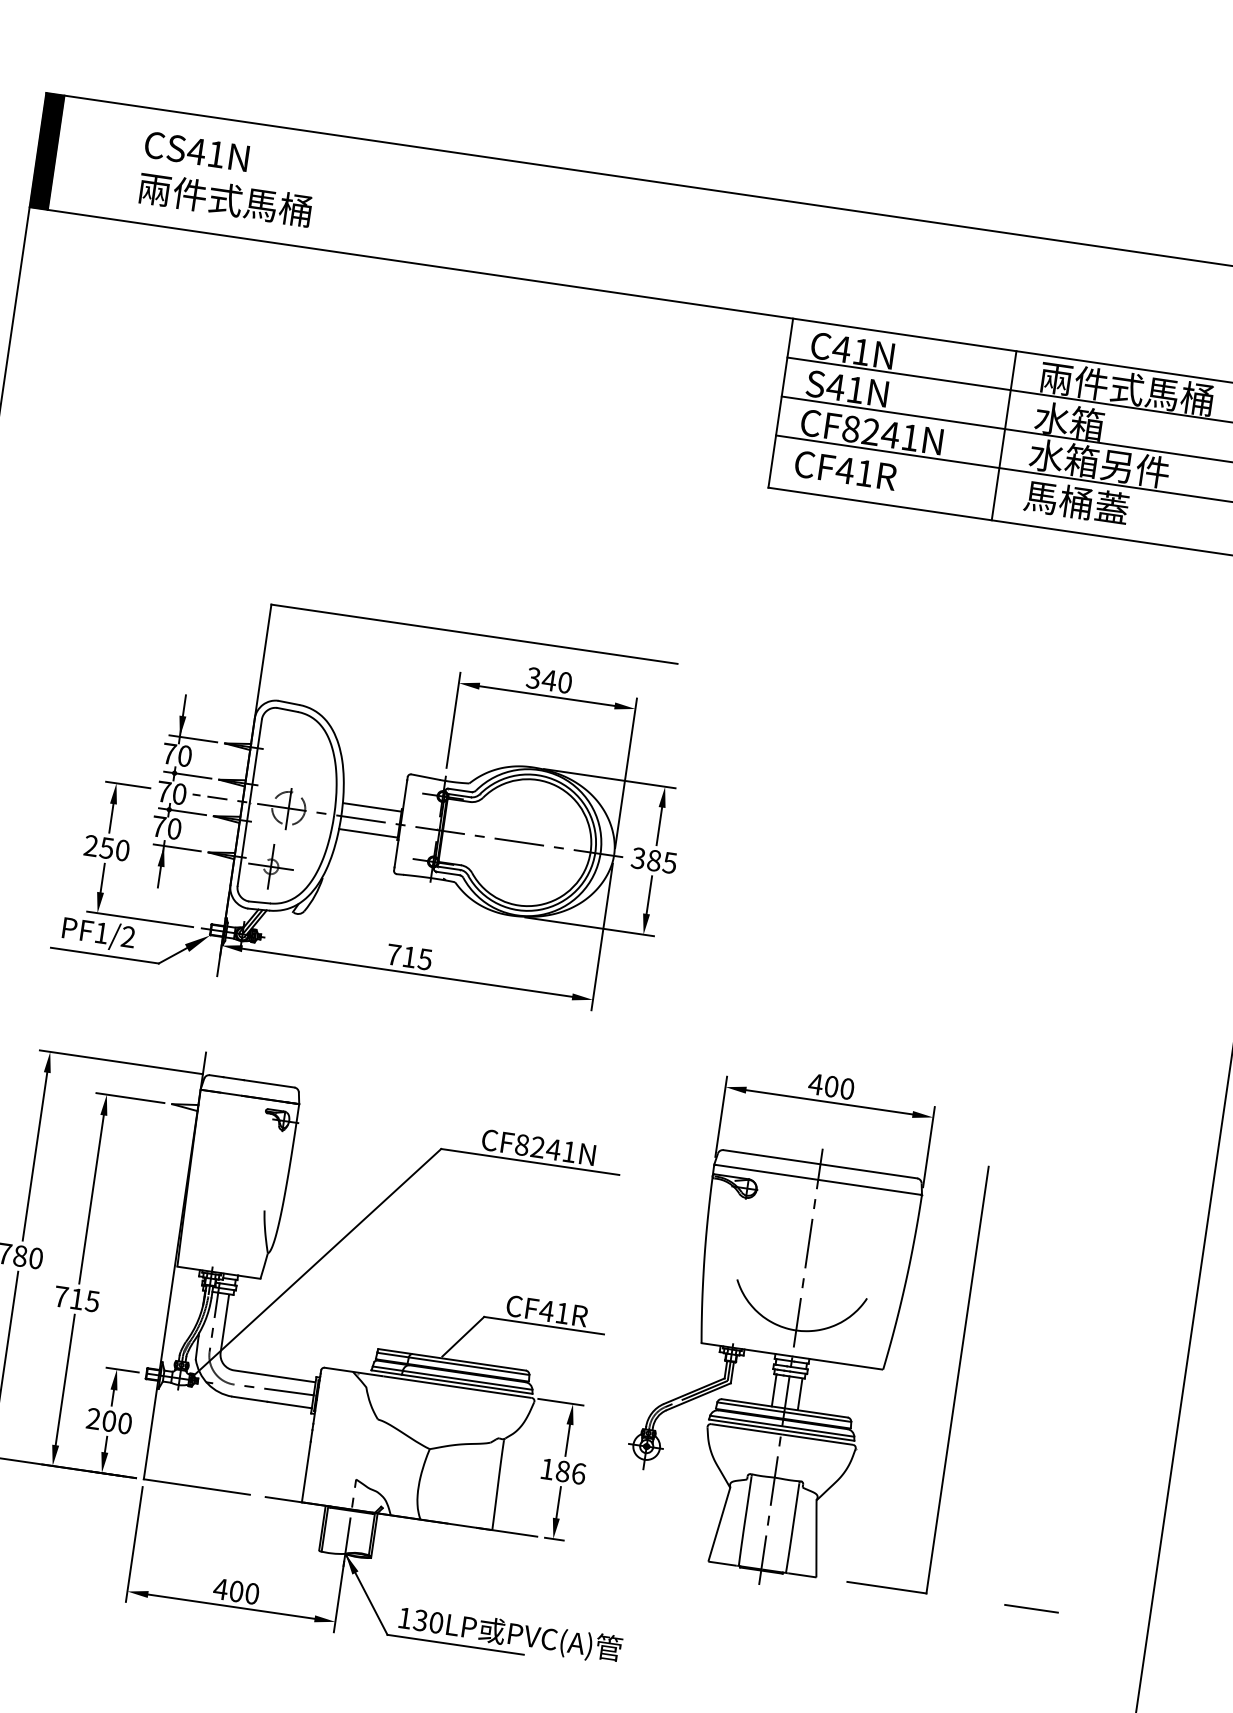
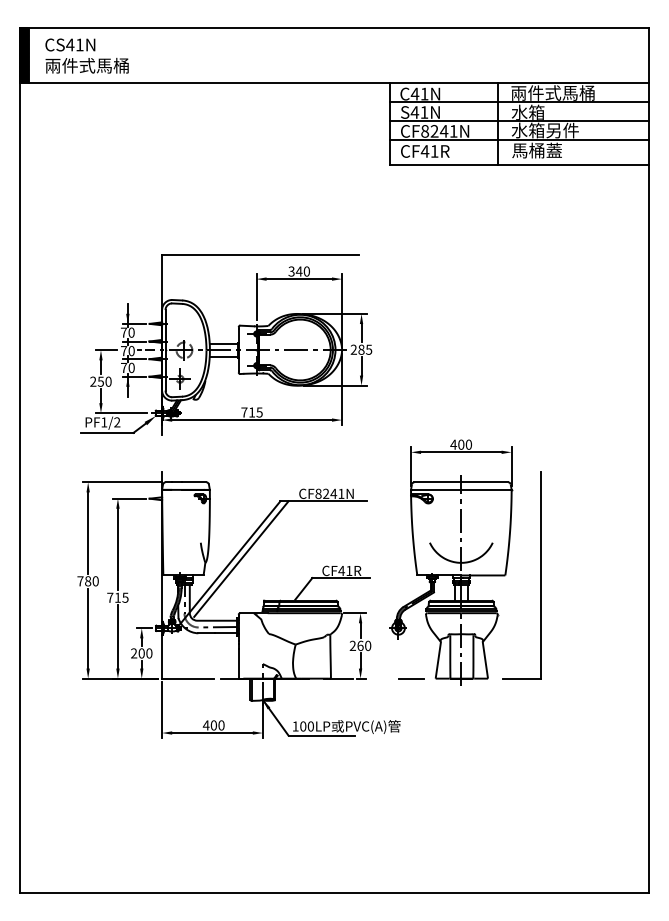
text: (226, 178) -> (86, 55), moved
text: (637, 857) -> (353, 349), 385 -> 285
line: (343, 1255) -> (241, 558), added
text: (563, 1470) -> (360, 645), 186 -> 260
line: (1032, 1608) -> (411, 678), moved
text: (421, 1620) -> (303, 726), 130LP -> 100LP

